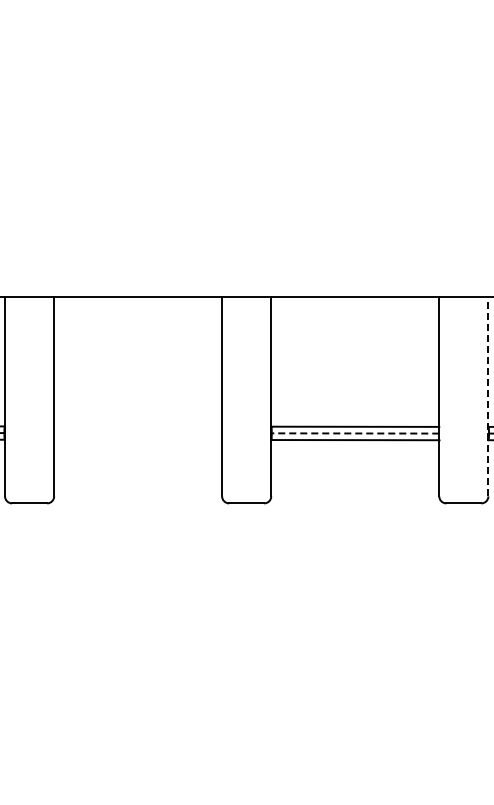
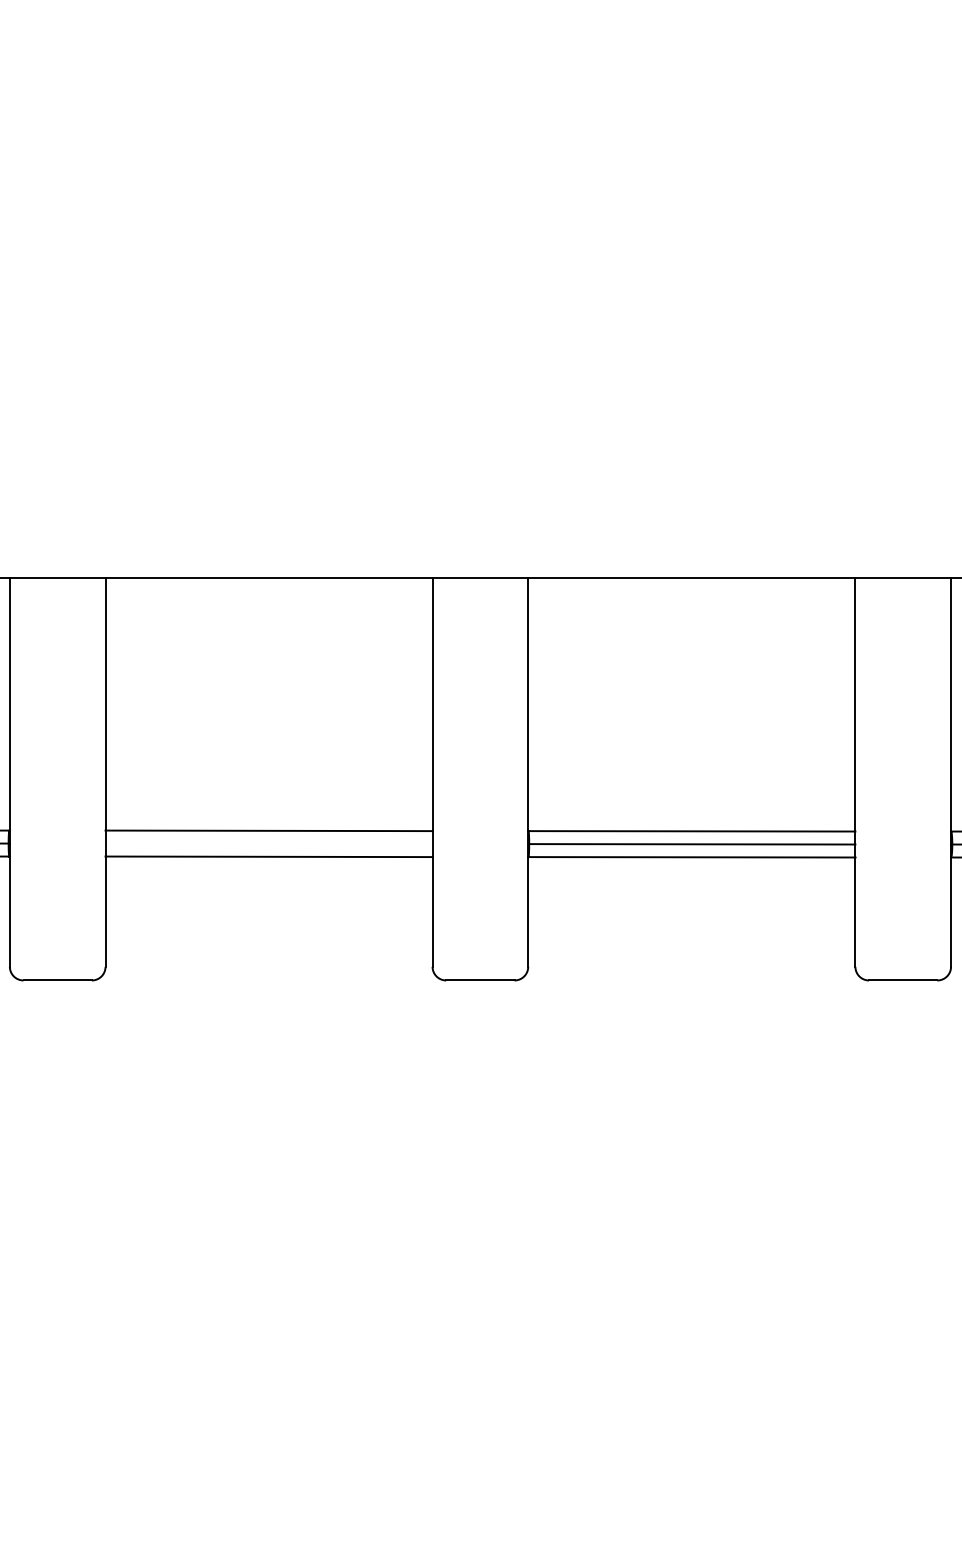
line: (488, 396) -> (951, 772), dashed -> solid
line: (138, 426) -> (269, 830), added
line: (355, 433) -> (692, 844), dashed -> solid
line: (138, 439) -> (269, 856), added

